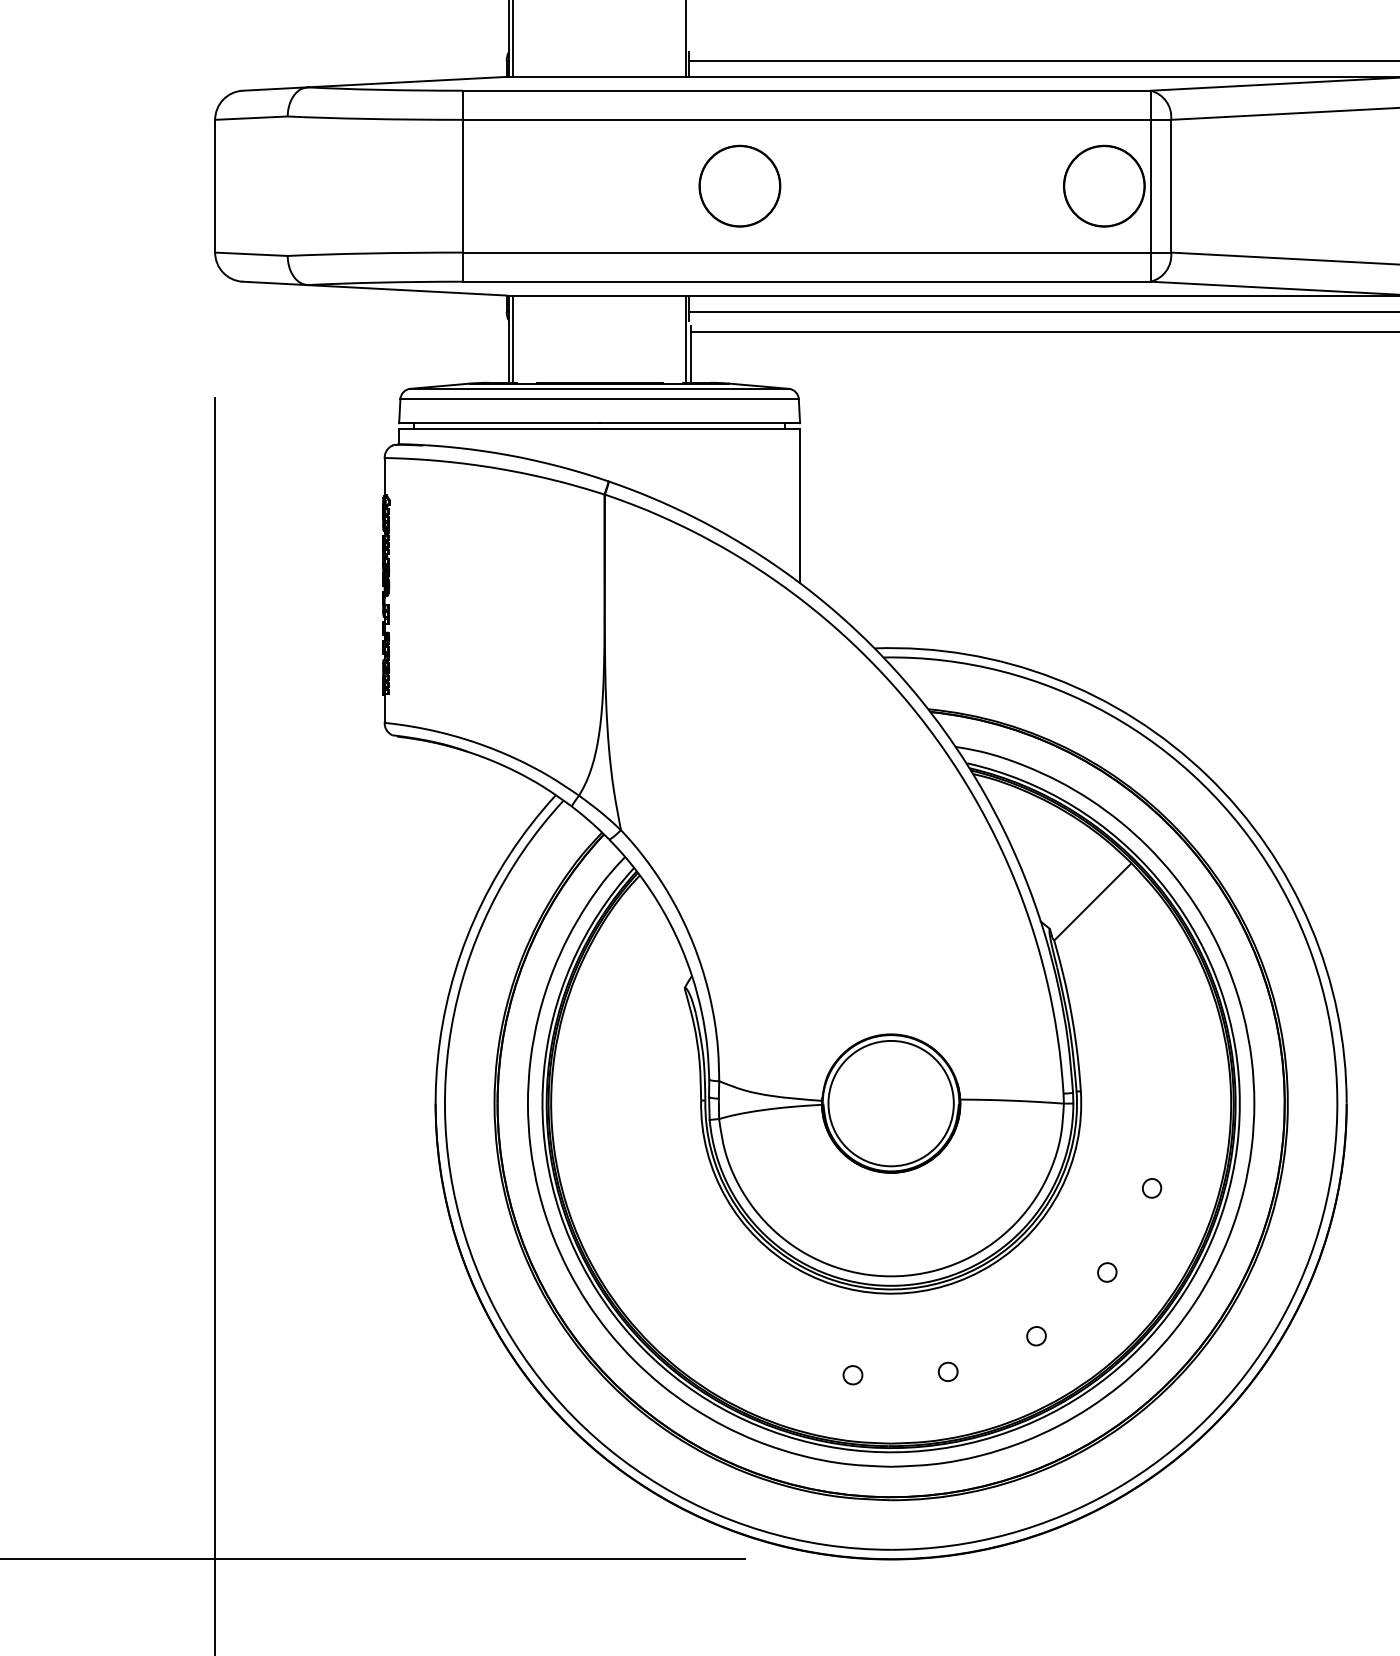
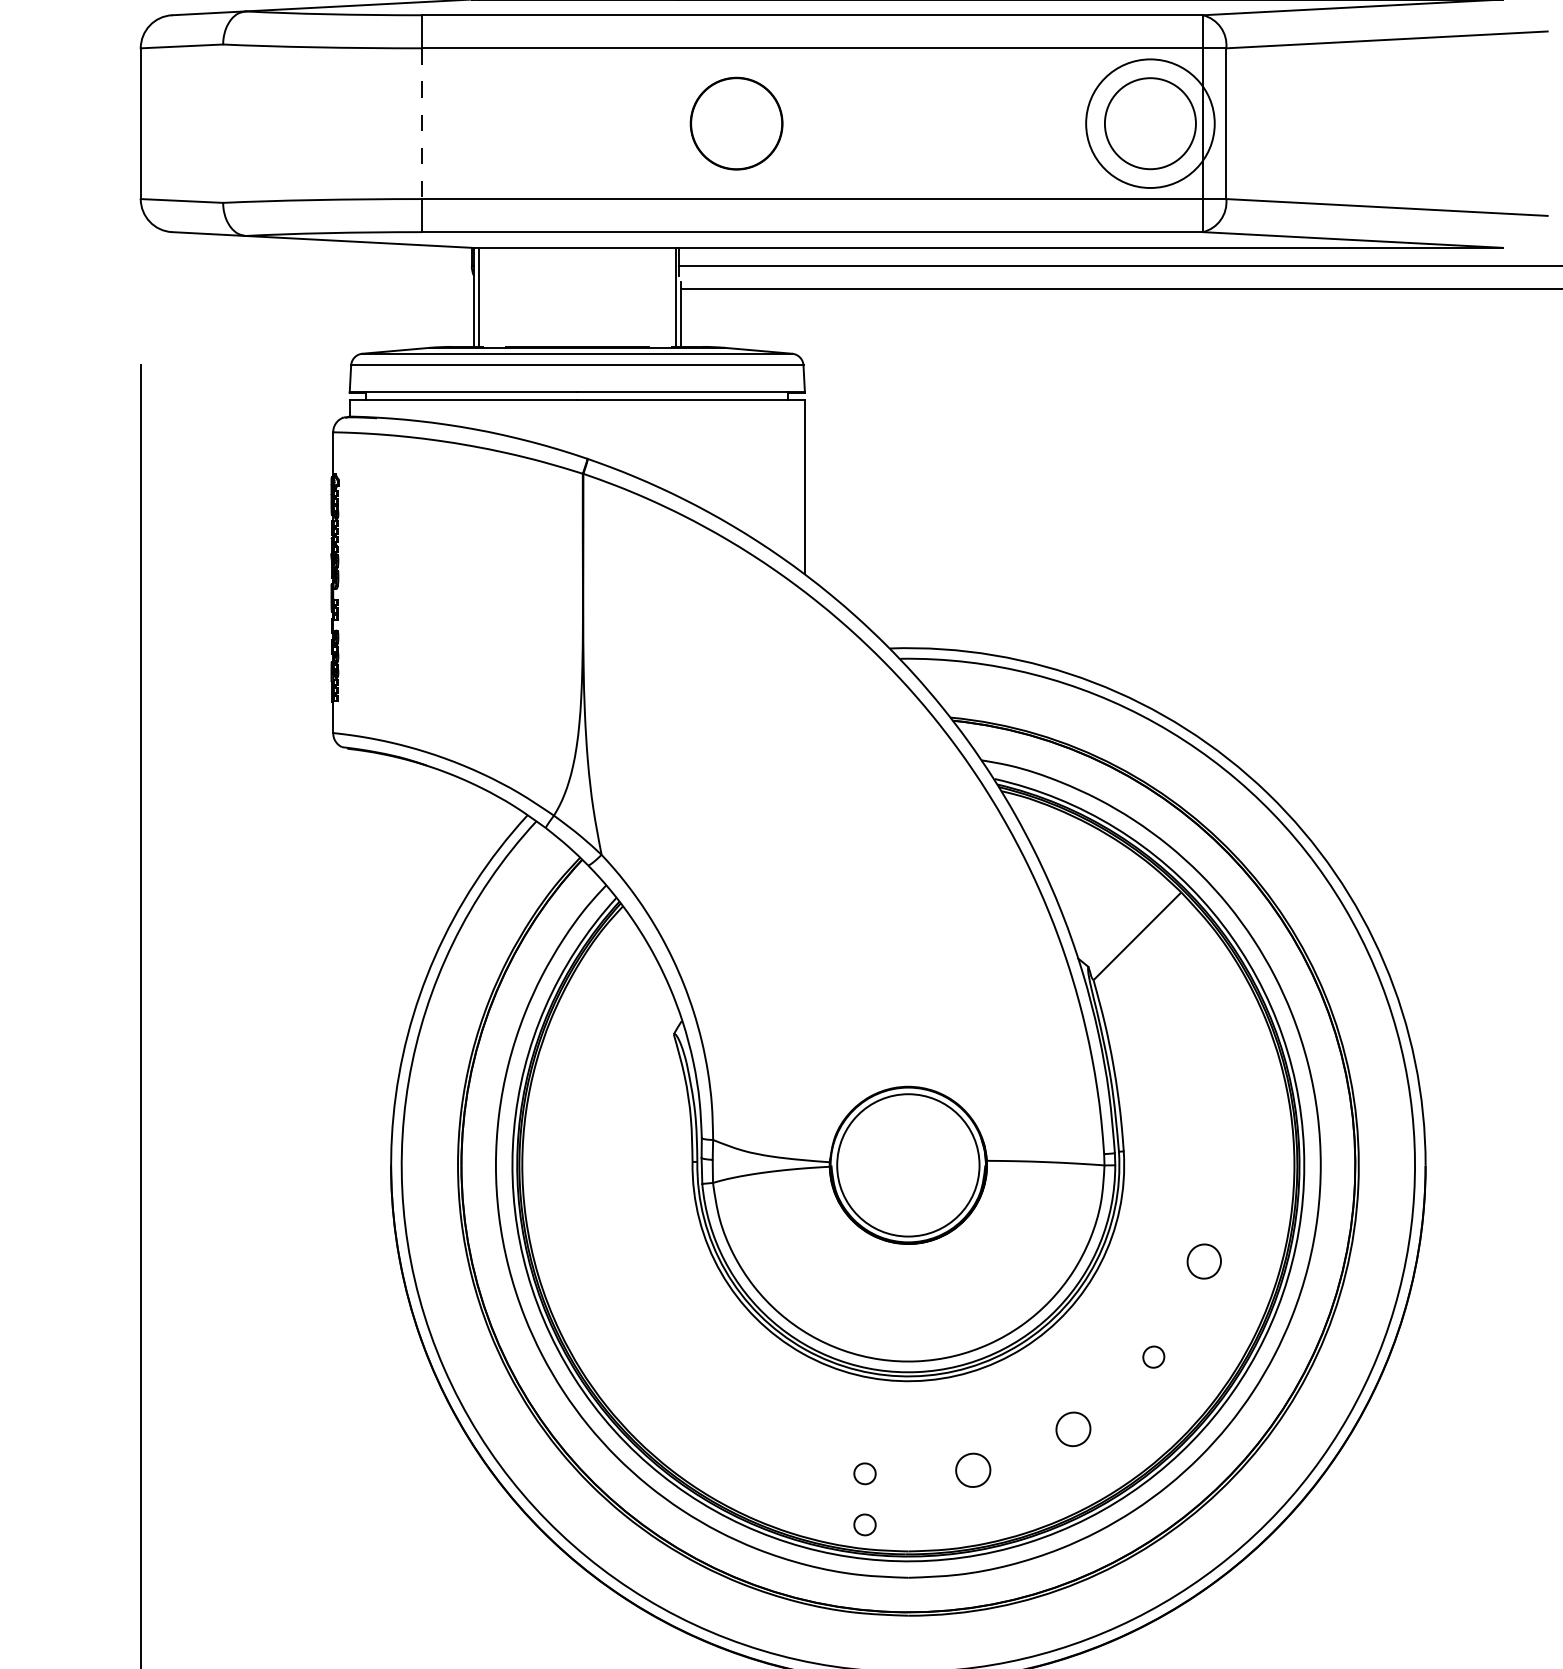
circle: (1103, 185) -> (1149, 122), size x1.4
line: (462, 186) -> (421, 124), solid -> dashed
part: (1152, 1188) -> (1205, 1261), size x1.6
part: (1036, 1336) -> (1073, 1429), size x1.6
part: (947, 1371) -> (972, 1469), size x1.6
part: (852, 1420) -> (864, 1525), added

